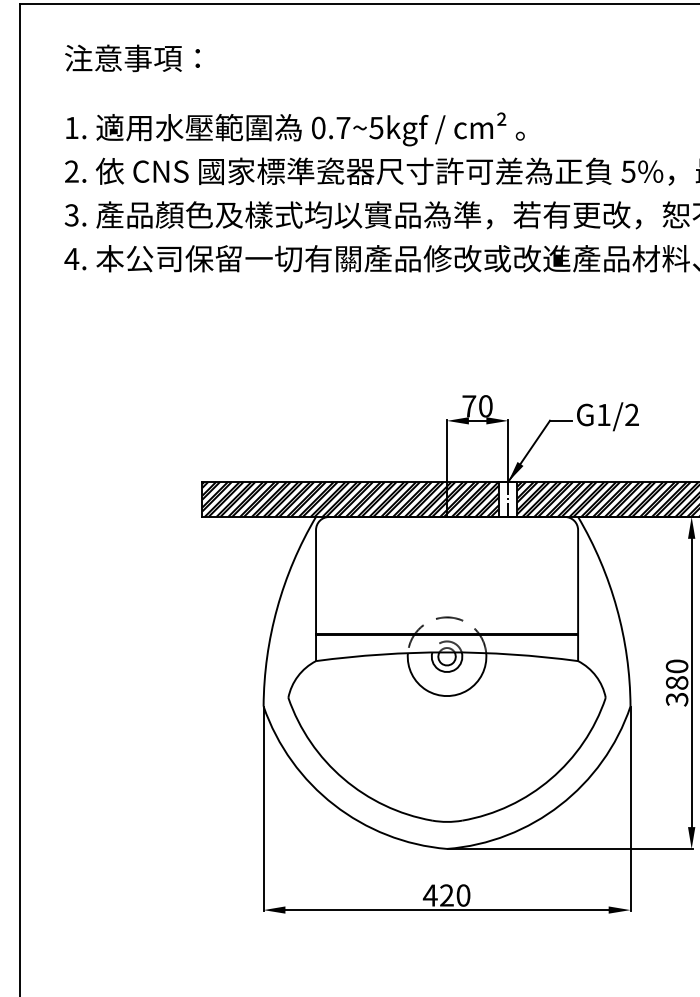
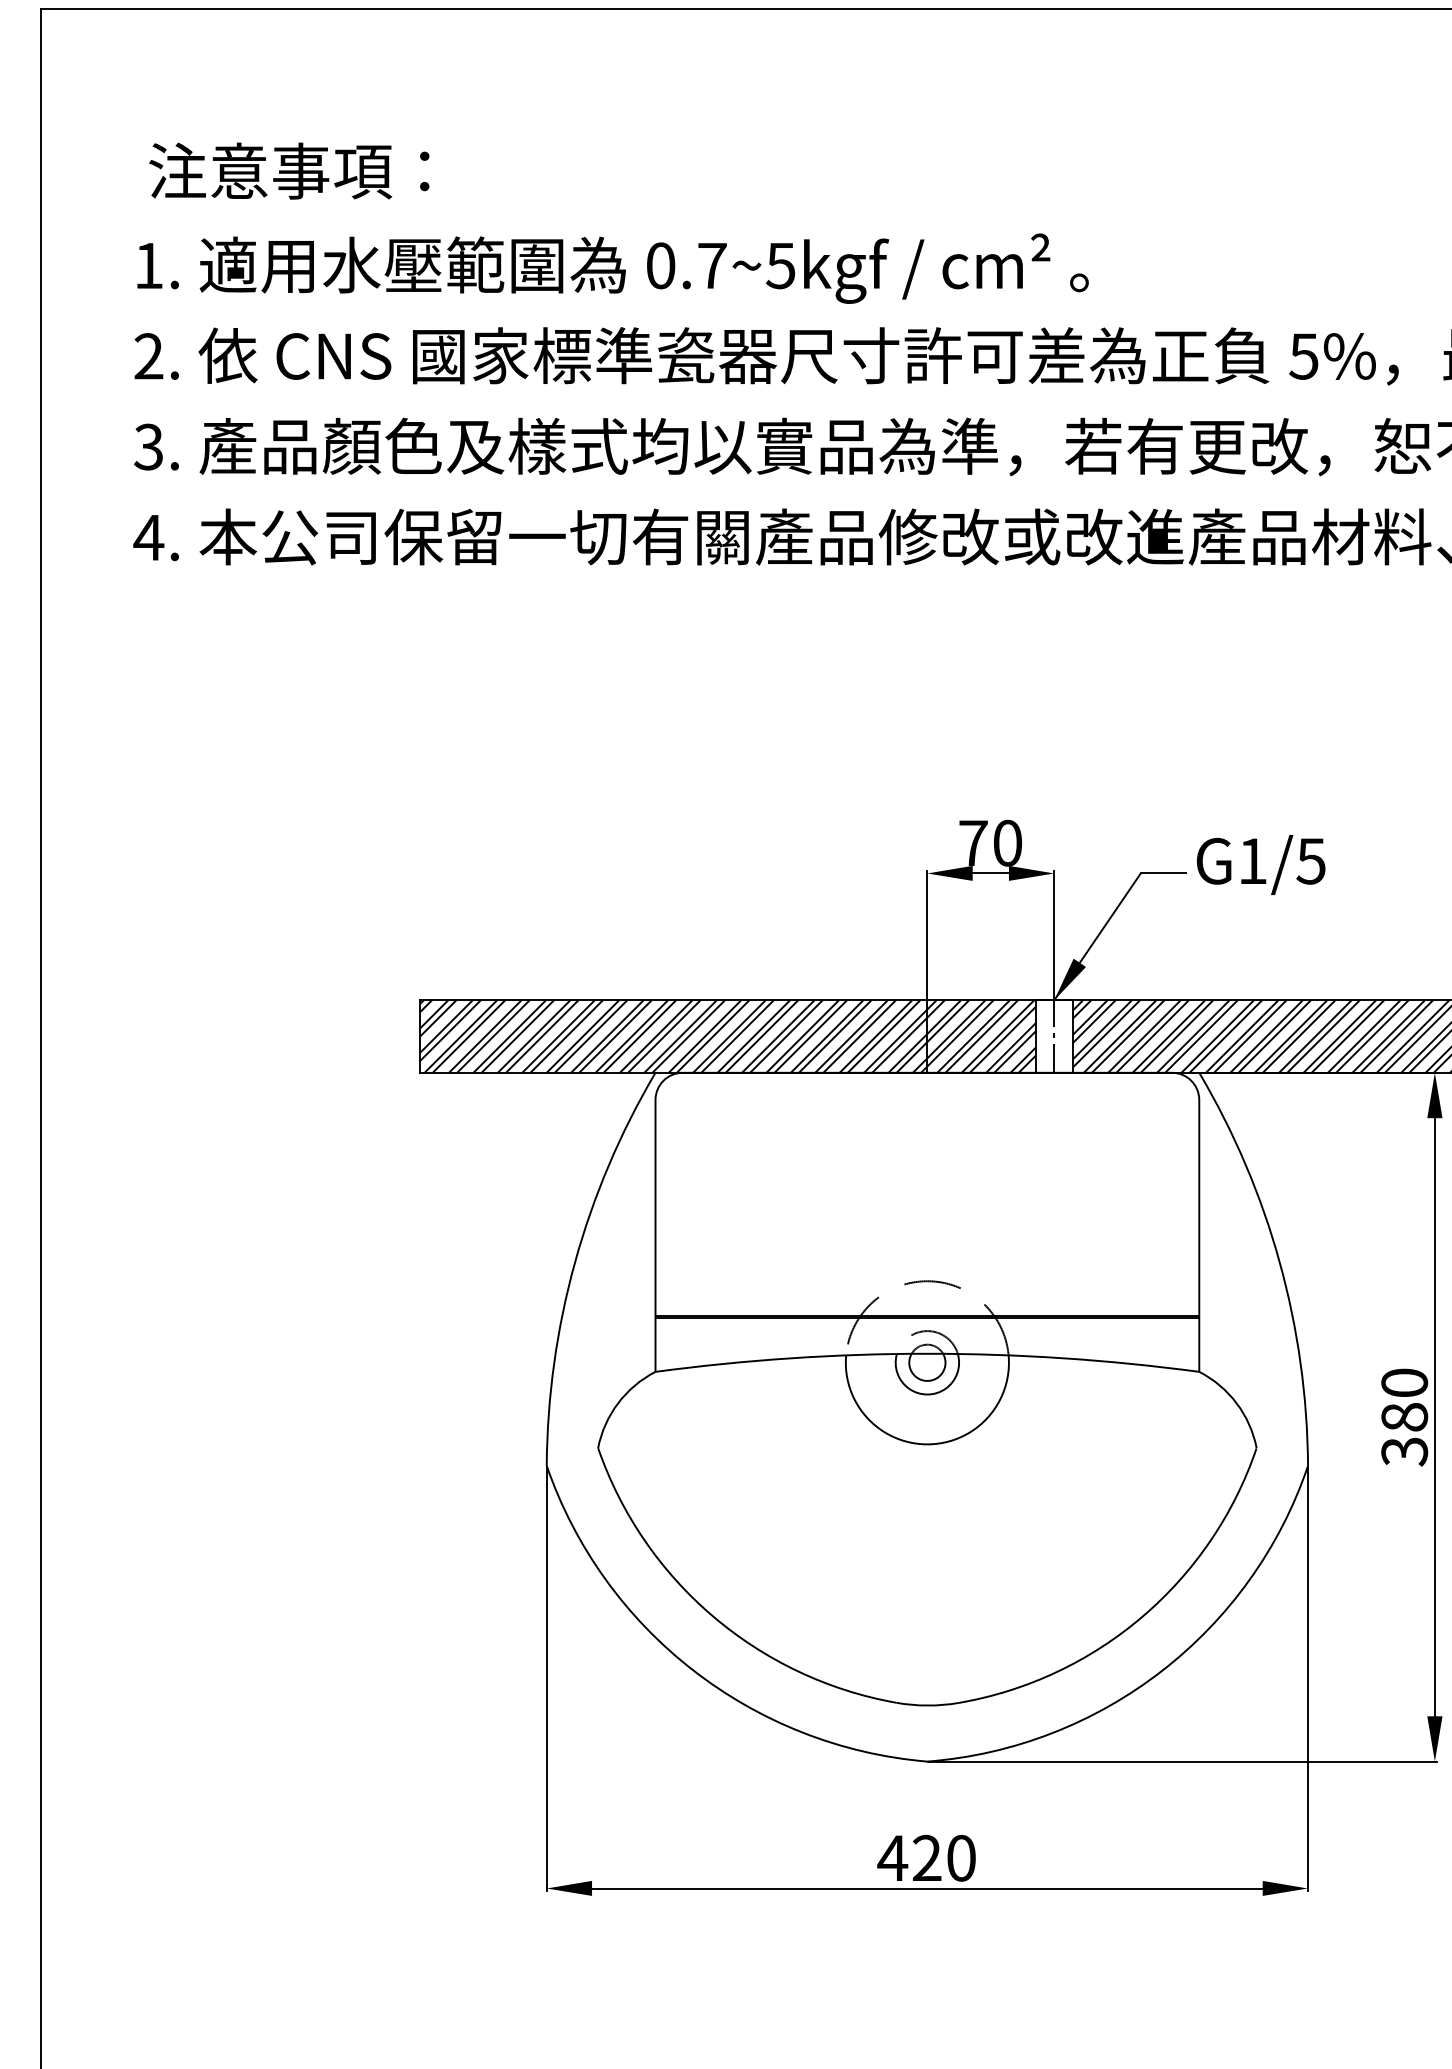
text: (132, 58) -> (289, 171), moved
text: (631, 414) -> (1310, 860), G1/2 -> G1/5

